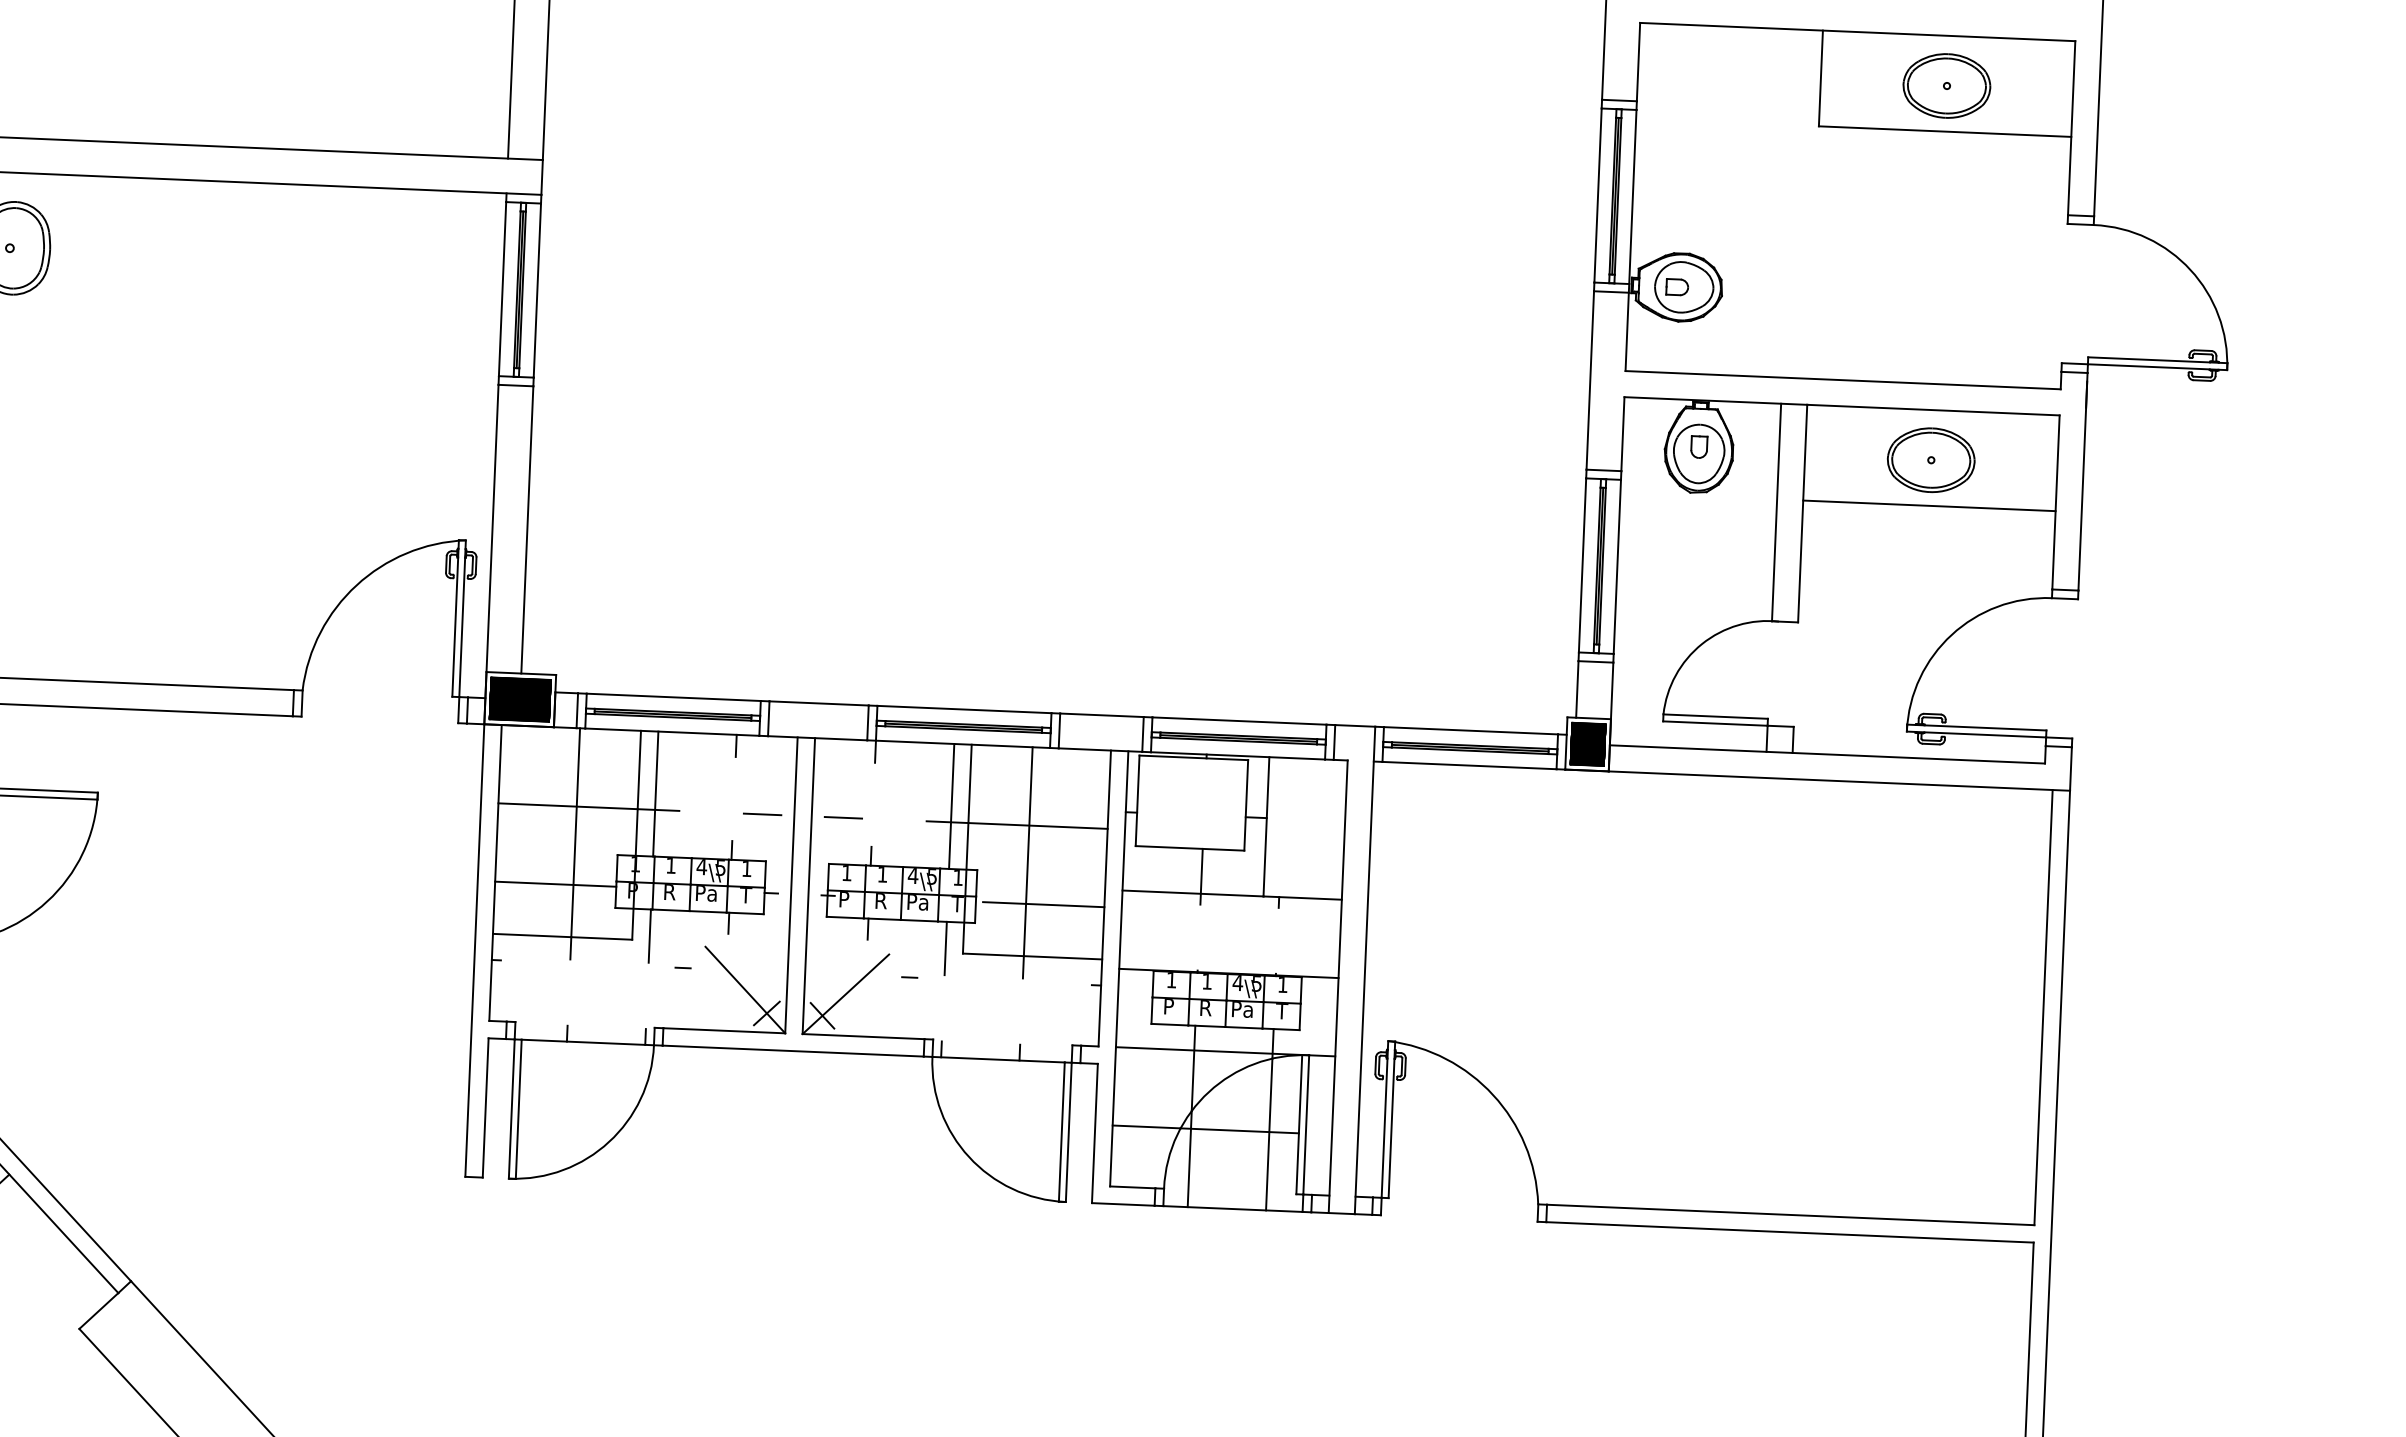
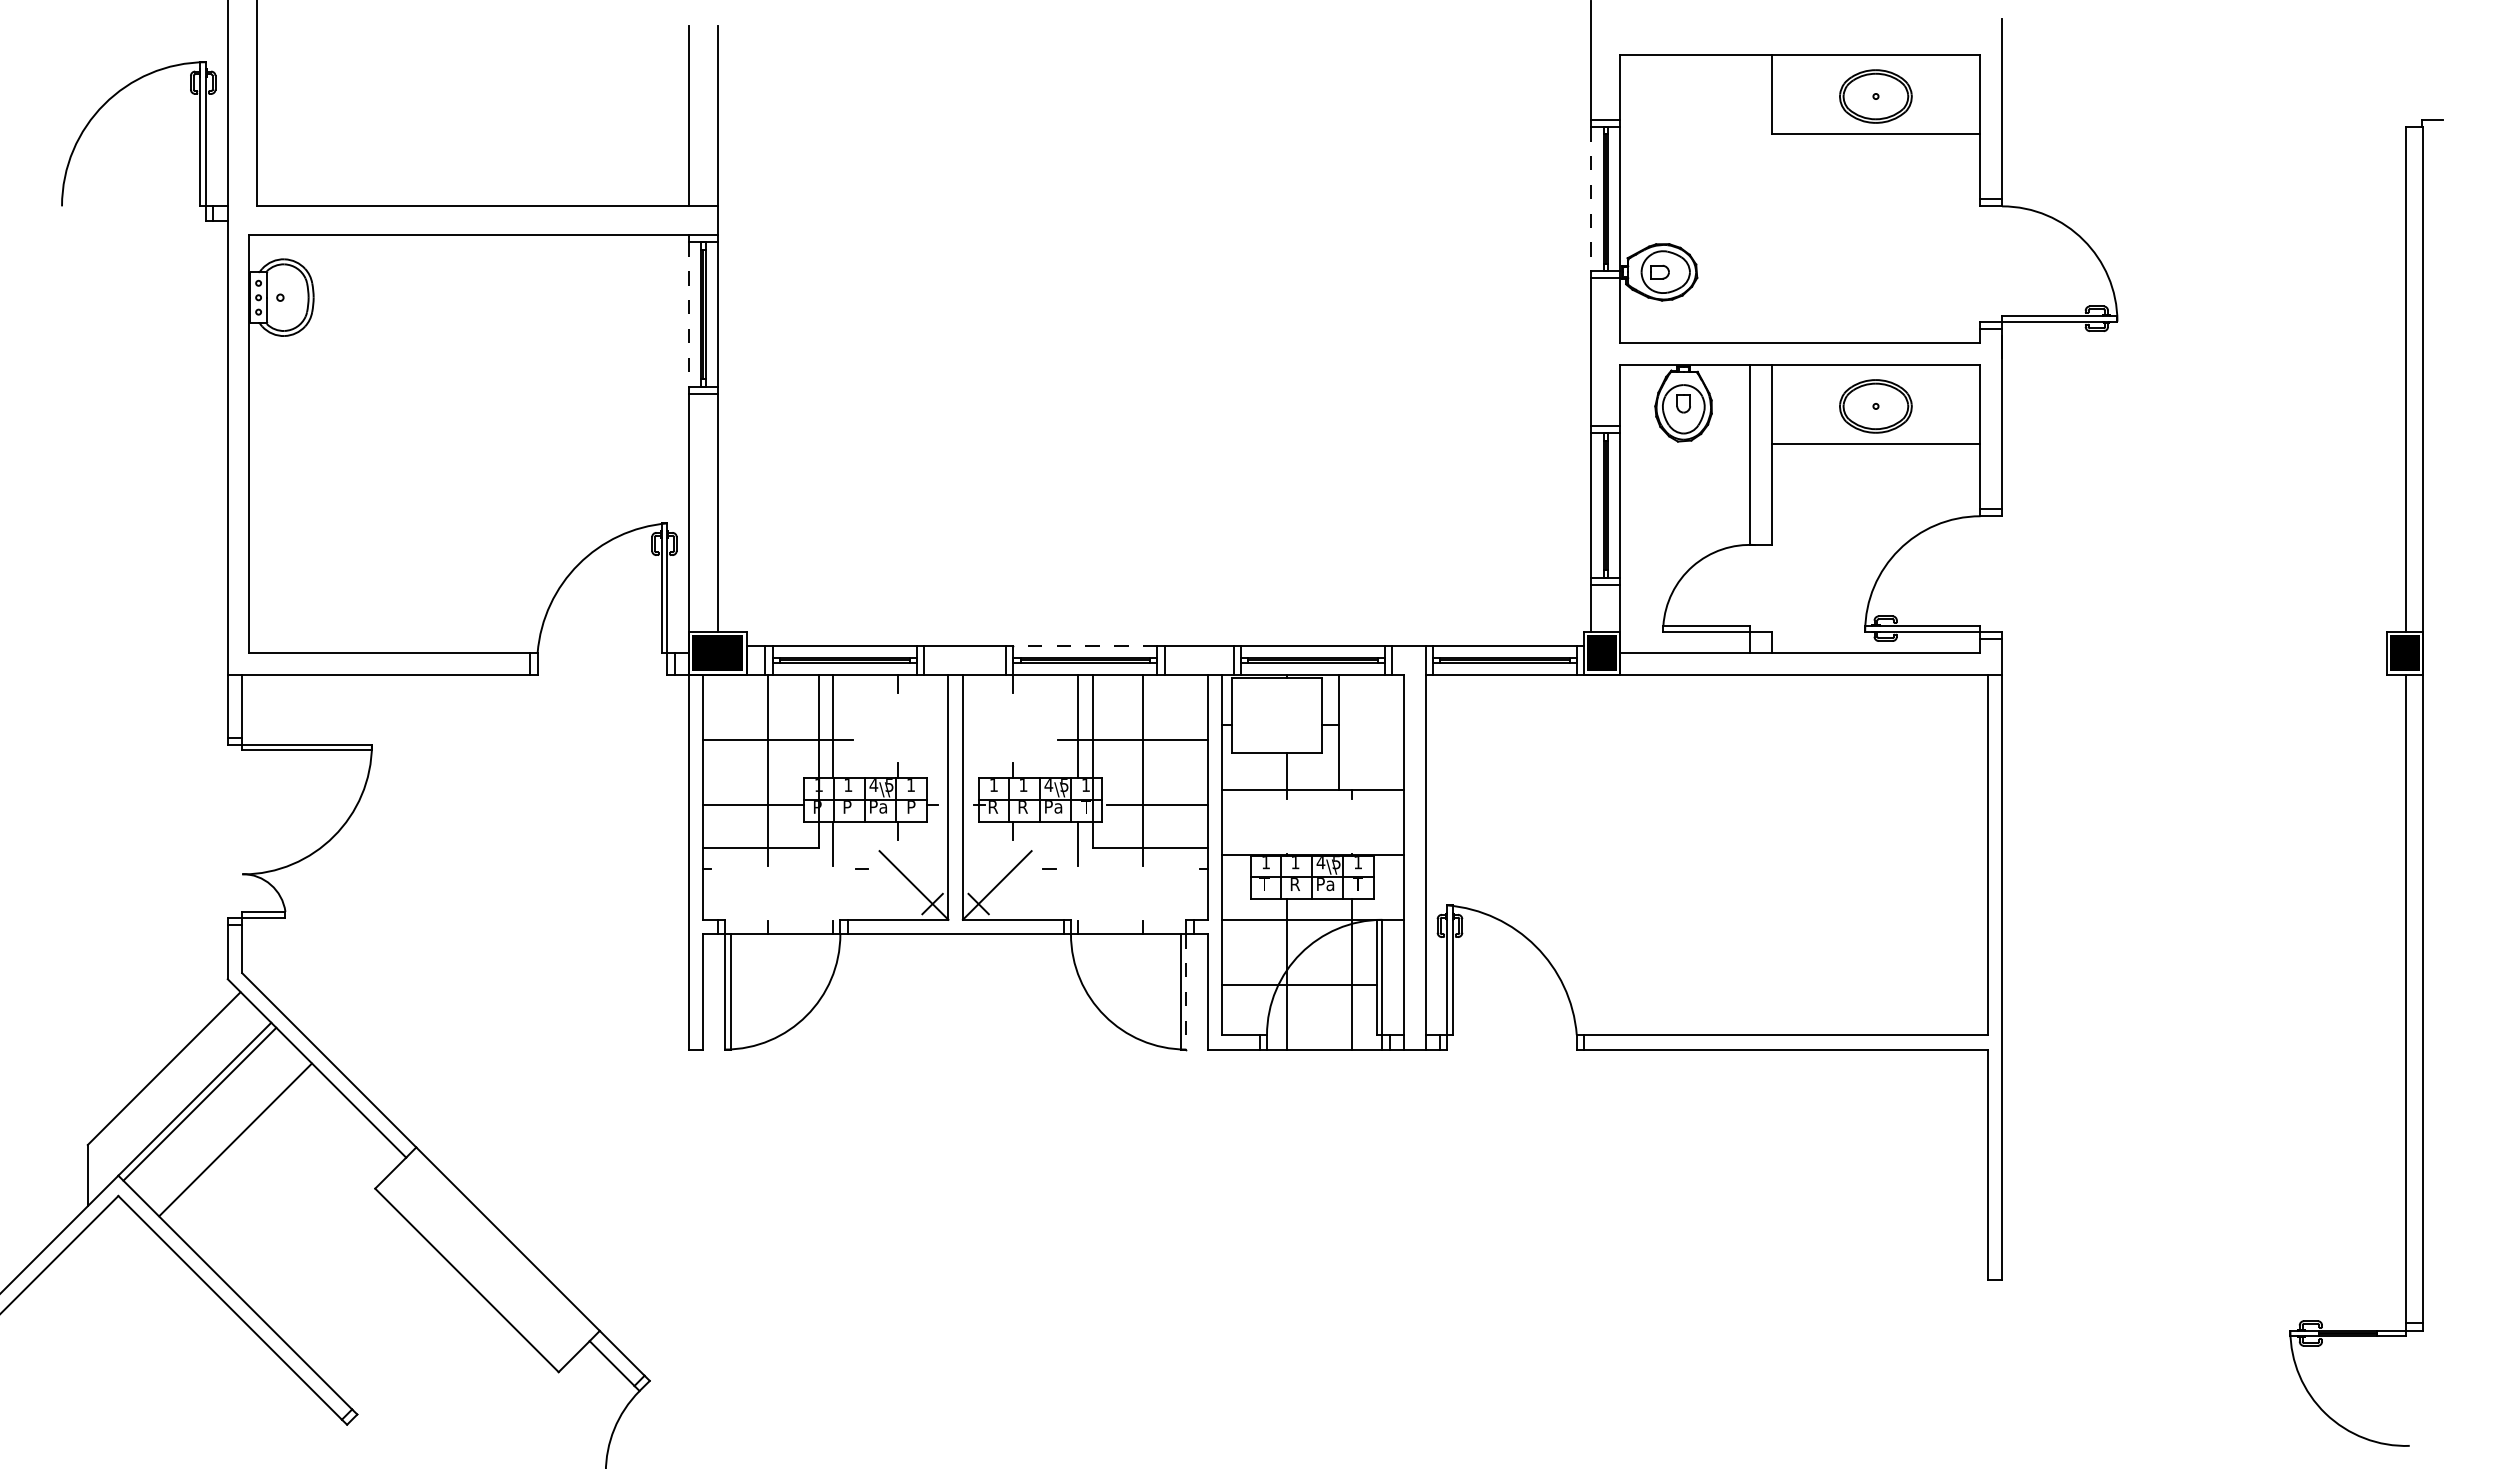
line: (1598, 195) -> (1591, 199), solid -> dashed
line: (503, 289) -> (689, 314), solid -> dashed
line: (963, 708) -> (1084, 645), solid -> dashed
line: (761, 814) -> (921, 739), removed
line: (842, 817) -> (988, 739), removed
text: (670, 895) -> (848, 809), R -> P
text: (745, 895) -> (910, 807), T -> P
text: (846, 902) -> (994, 809), P -> R
text: (1168, 1006) -> (1264, 884), P -> T
line: (1069, 1131) -> (1186, 991), solid -> dashed

